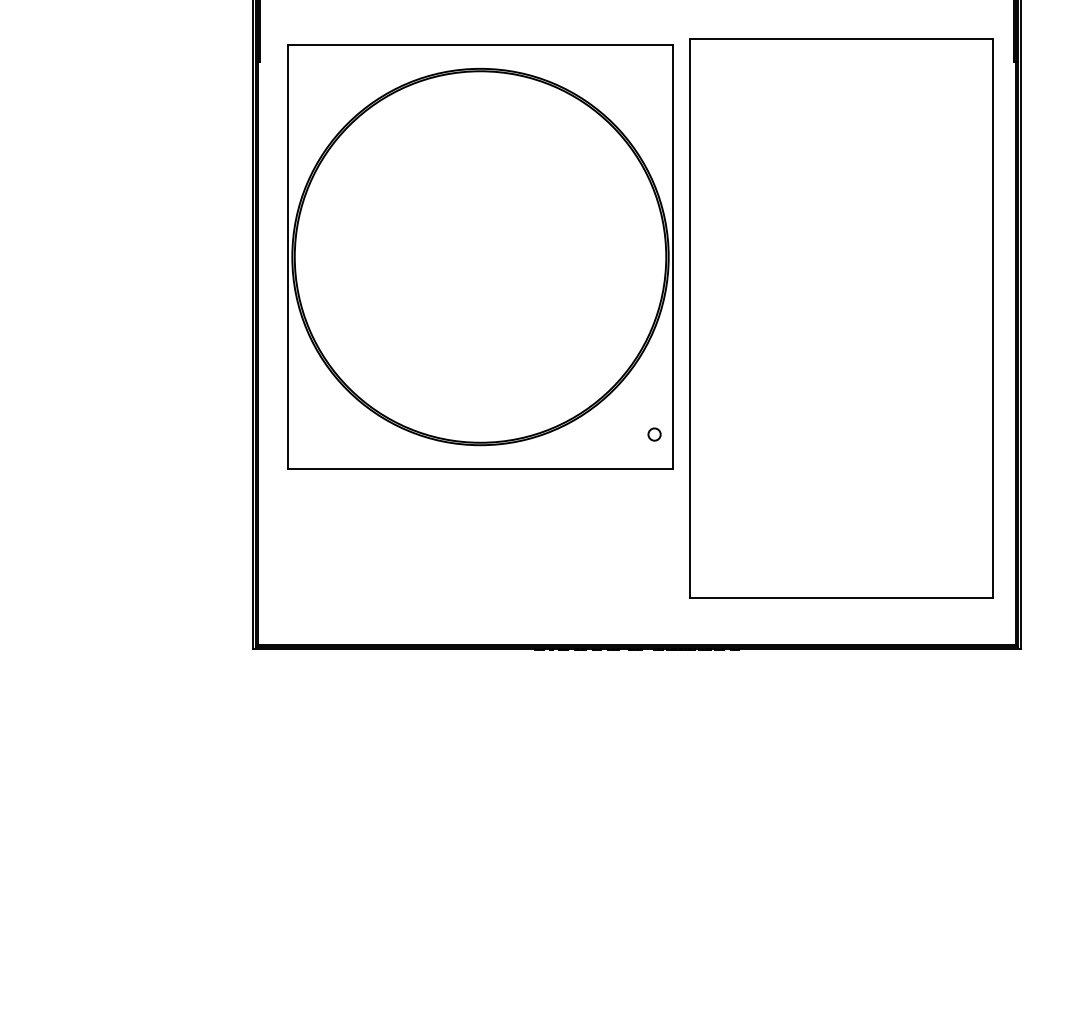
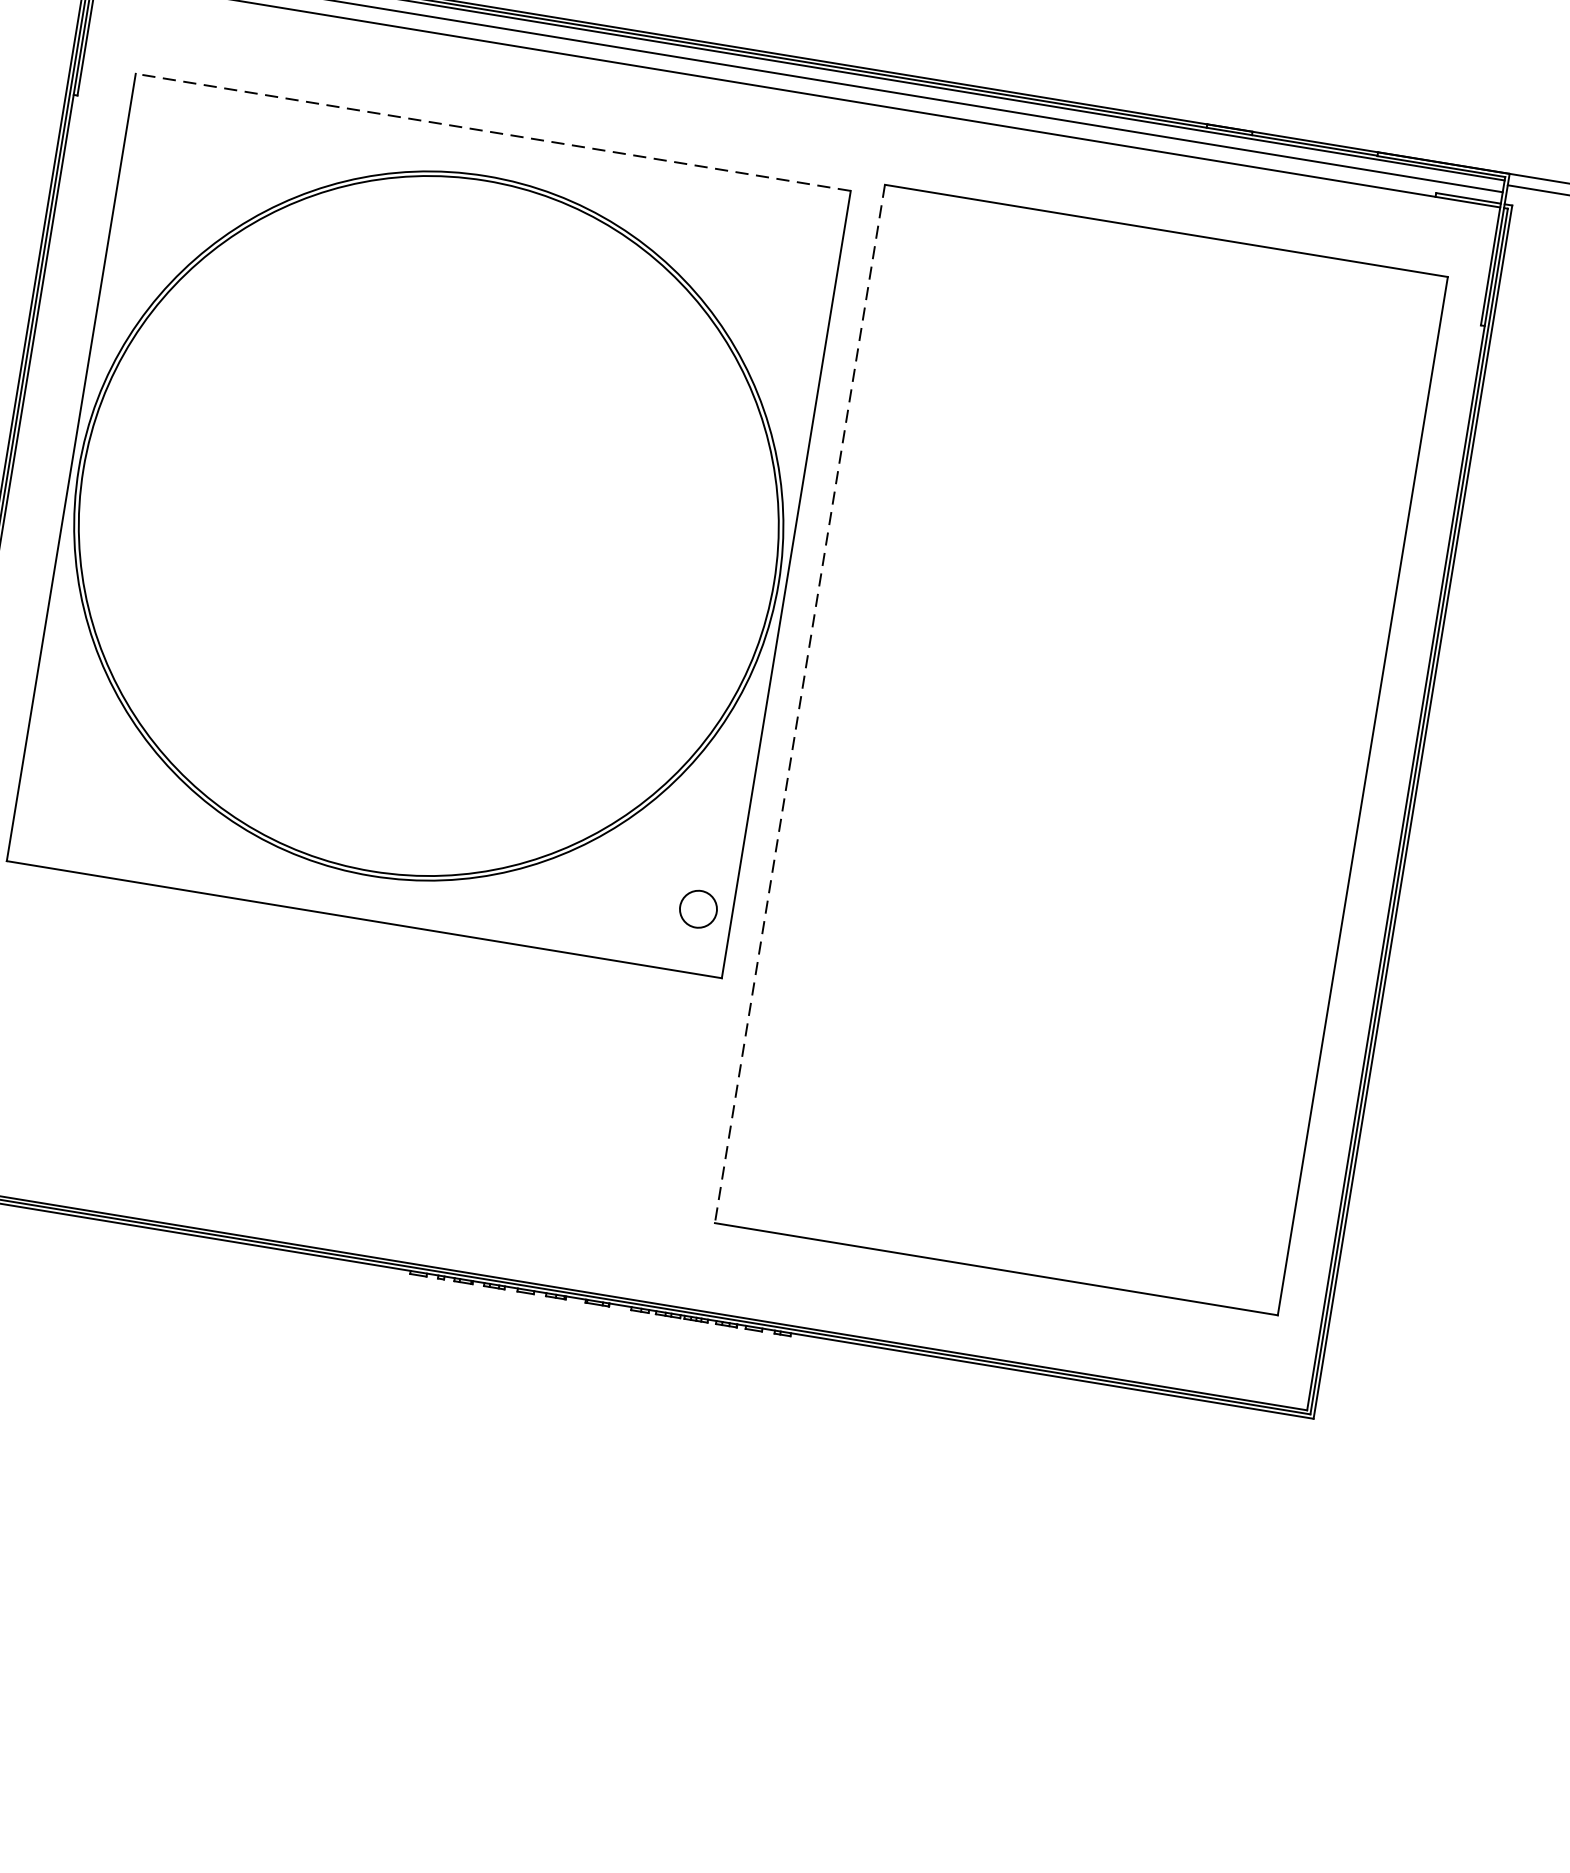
line: (480, 45) -> (493, 132), solid -> dashed
line: (690, 318) -> (800, 704), solid -> dashed
circle: (654, 434) -> (698, 908), size x1.6

